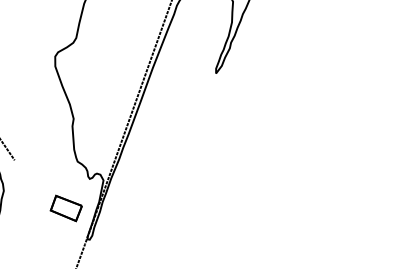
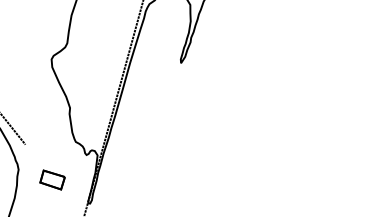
part: (66, 207) -> (52, 179), moved

